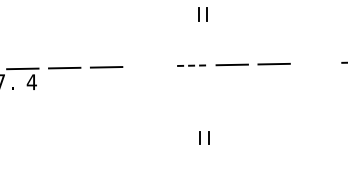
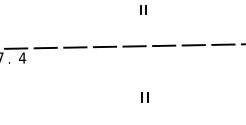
line: (315, 63) -> (223, 44), added
line: (190, 65) -> (134, 46), dashed -> solid
line: (148, 66) -> (104, 46), added

